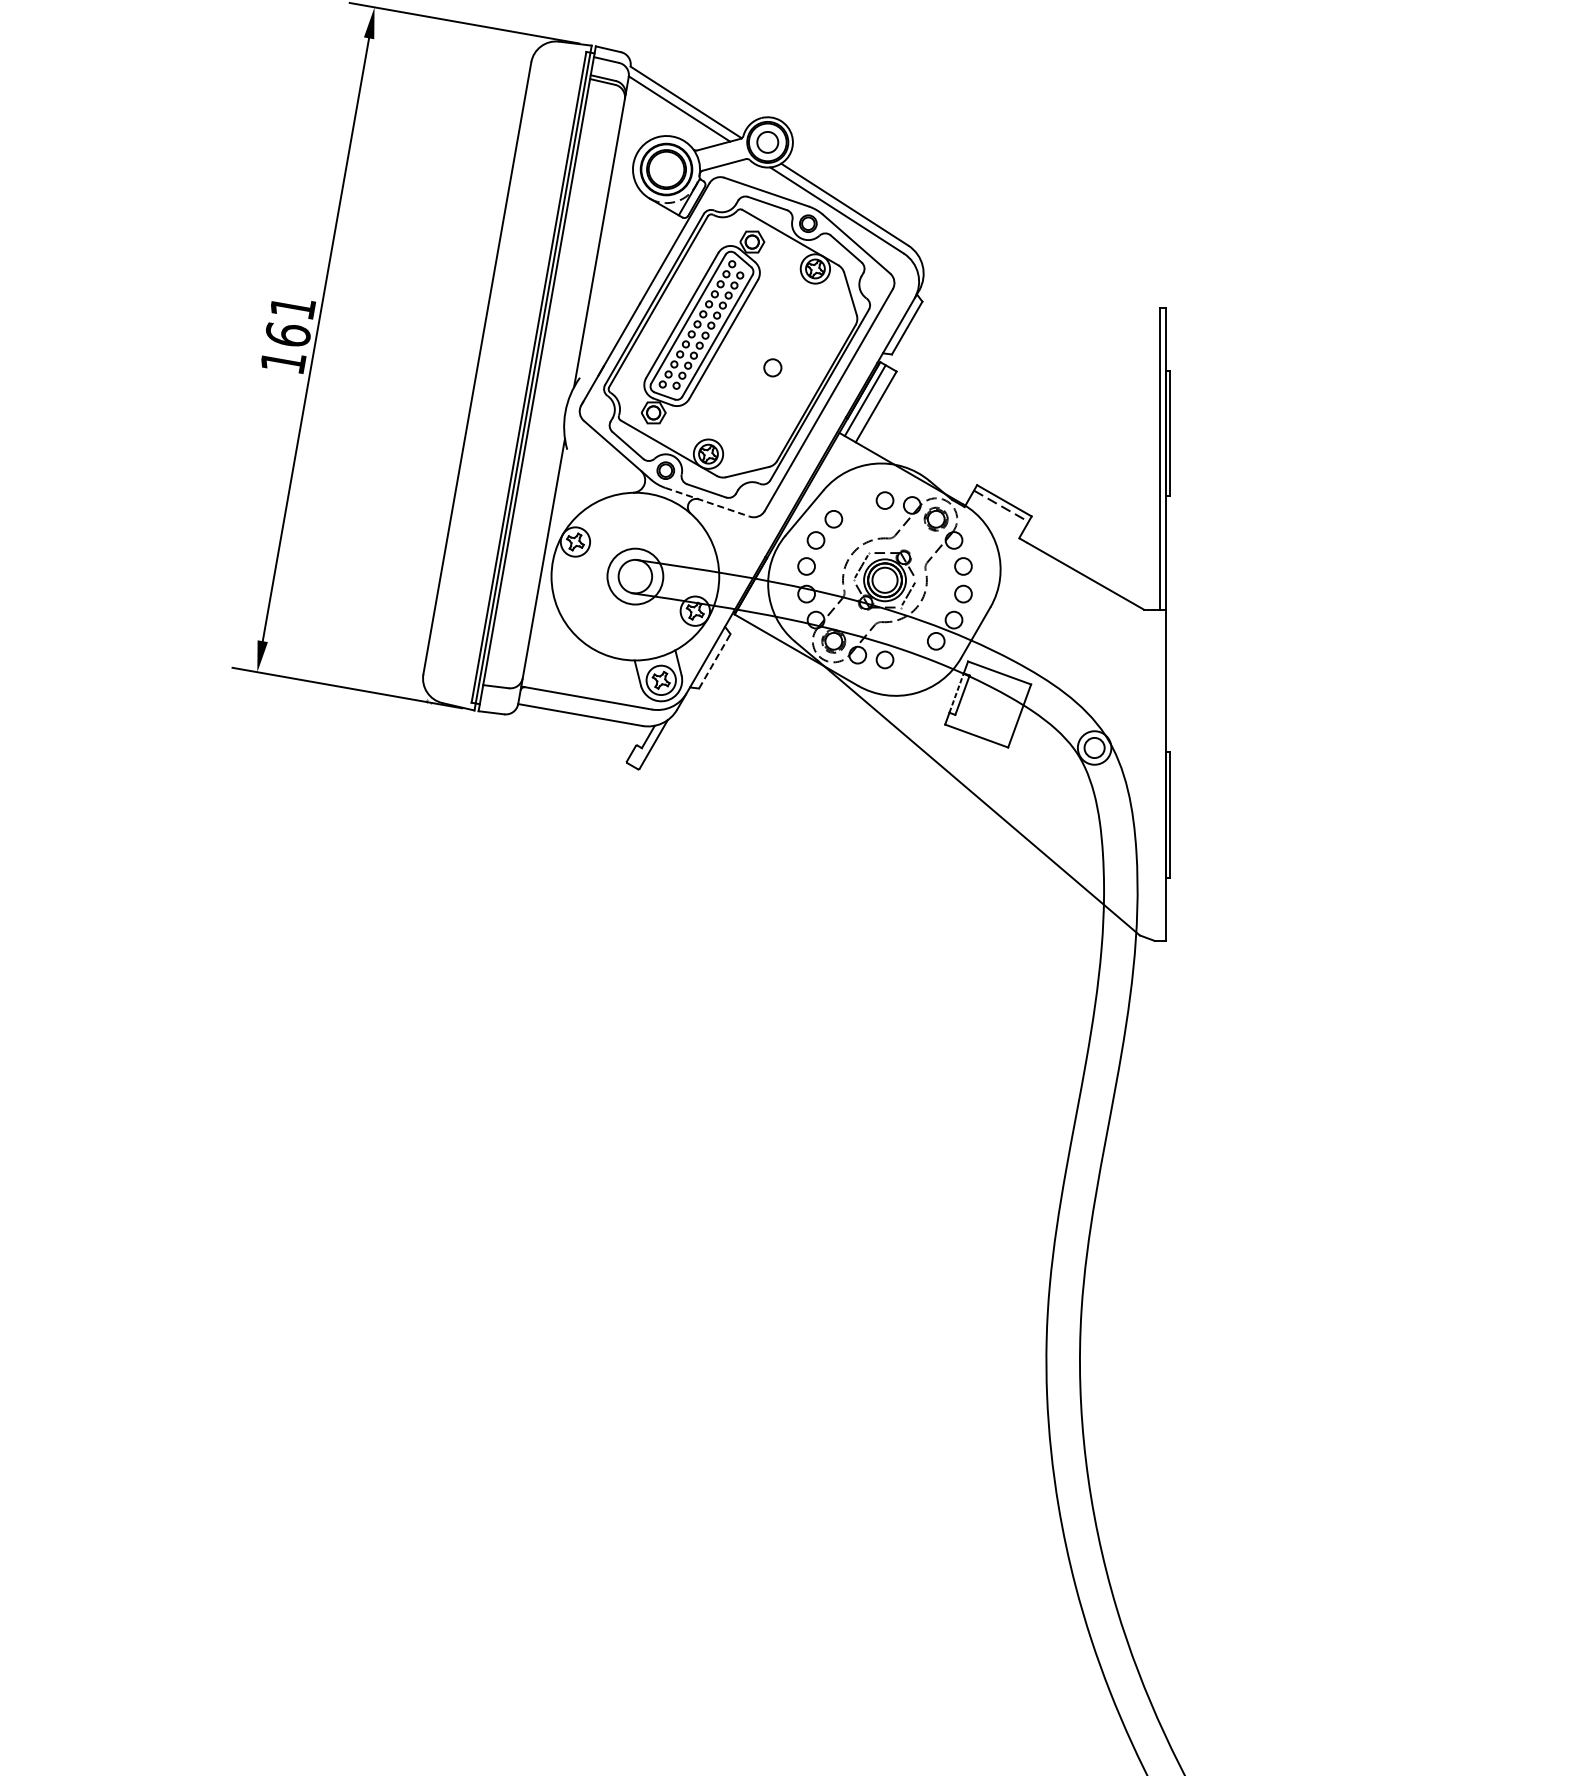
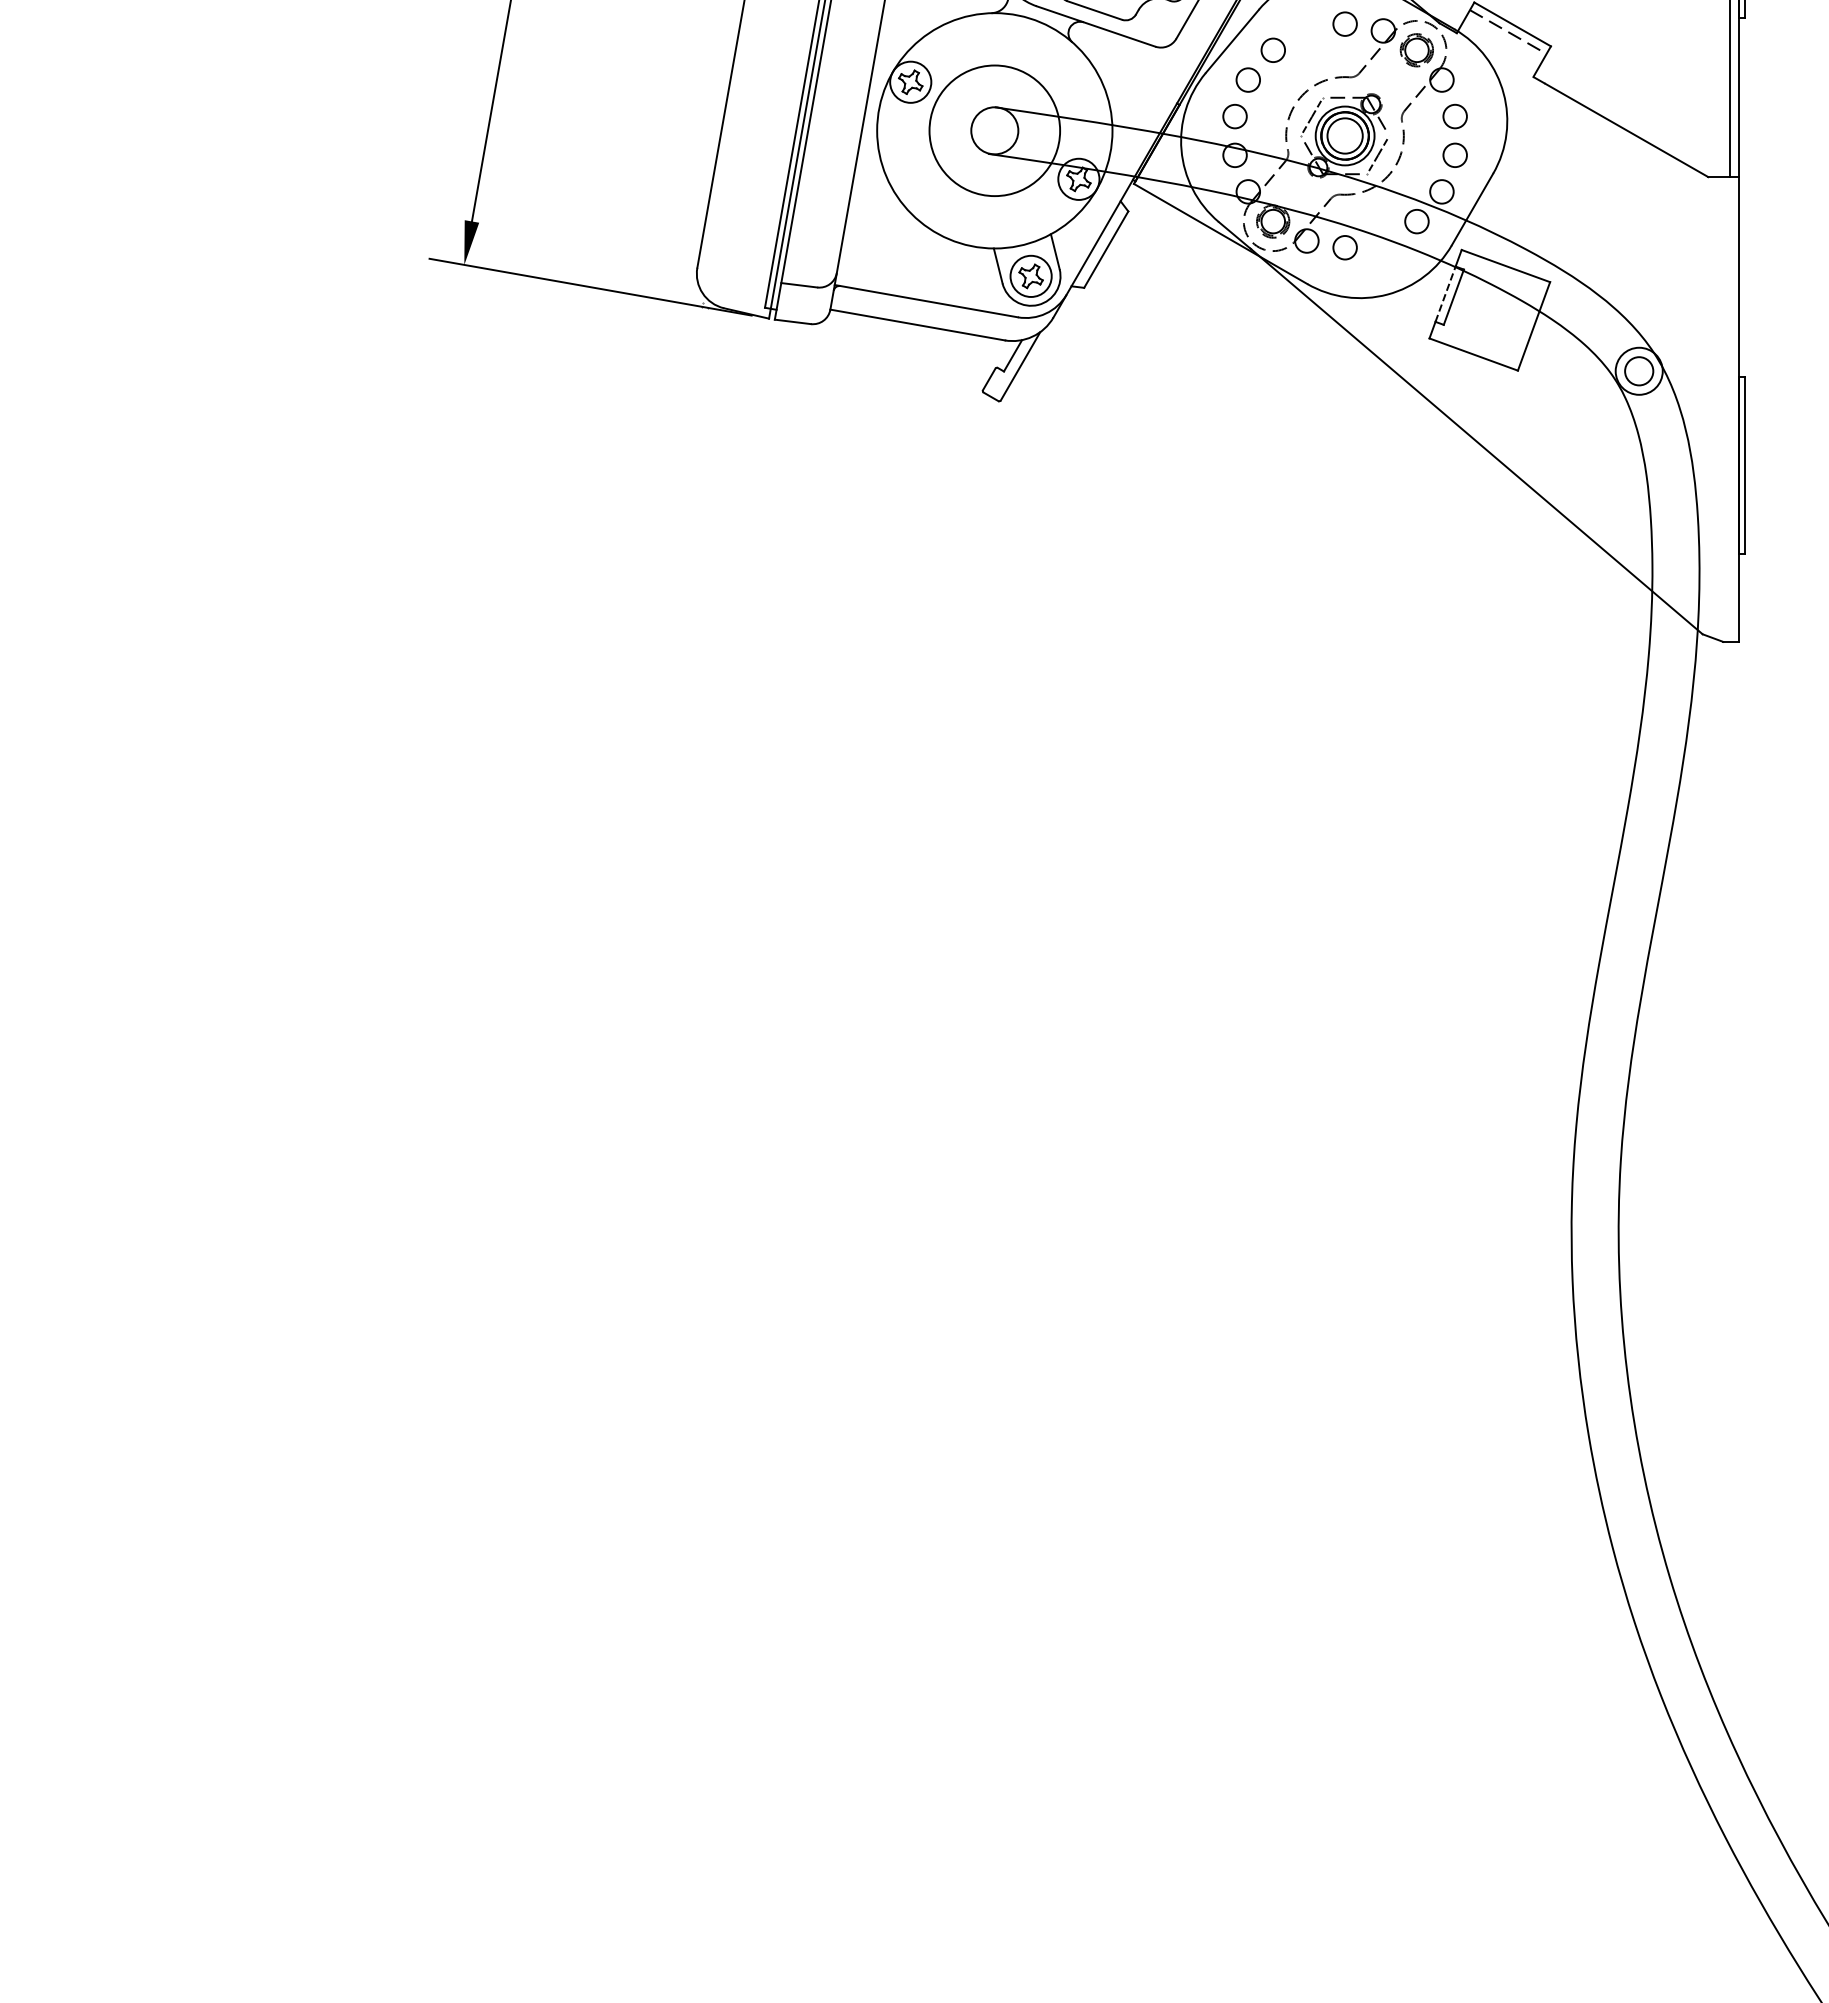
line: (707, 502) -> (1096, 26), dashed -> solid
circle: (634, 576) -> (993, 130), size x1.67
line: (715, 660) -> (1107, 248), dashed -> solid

